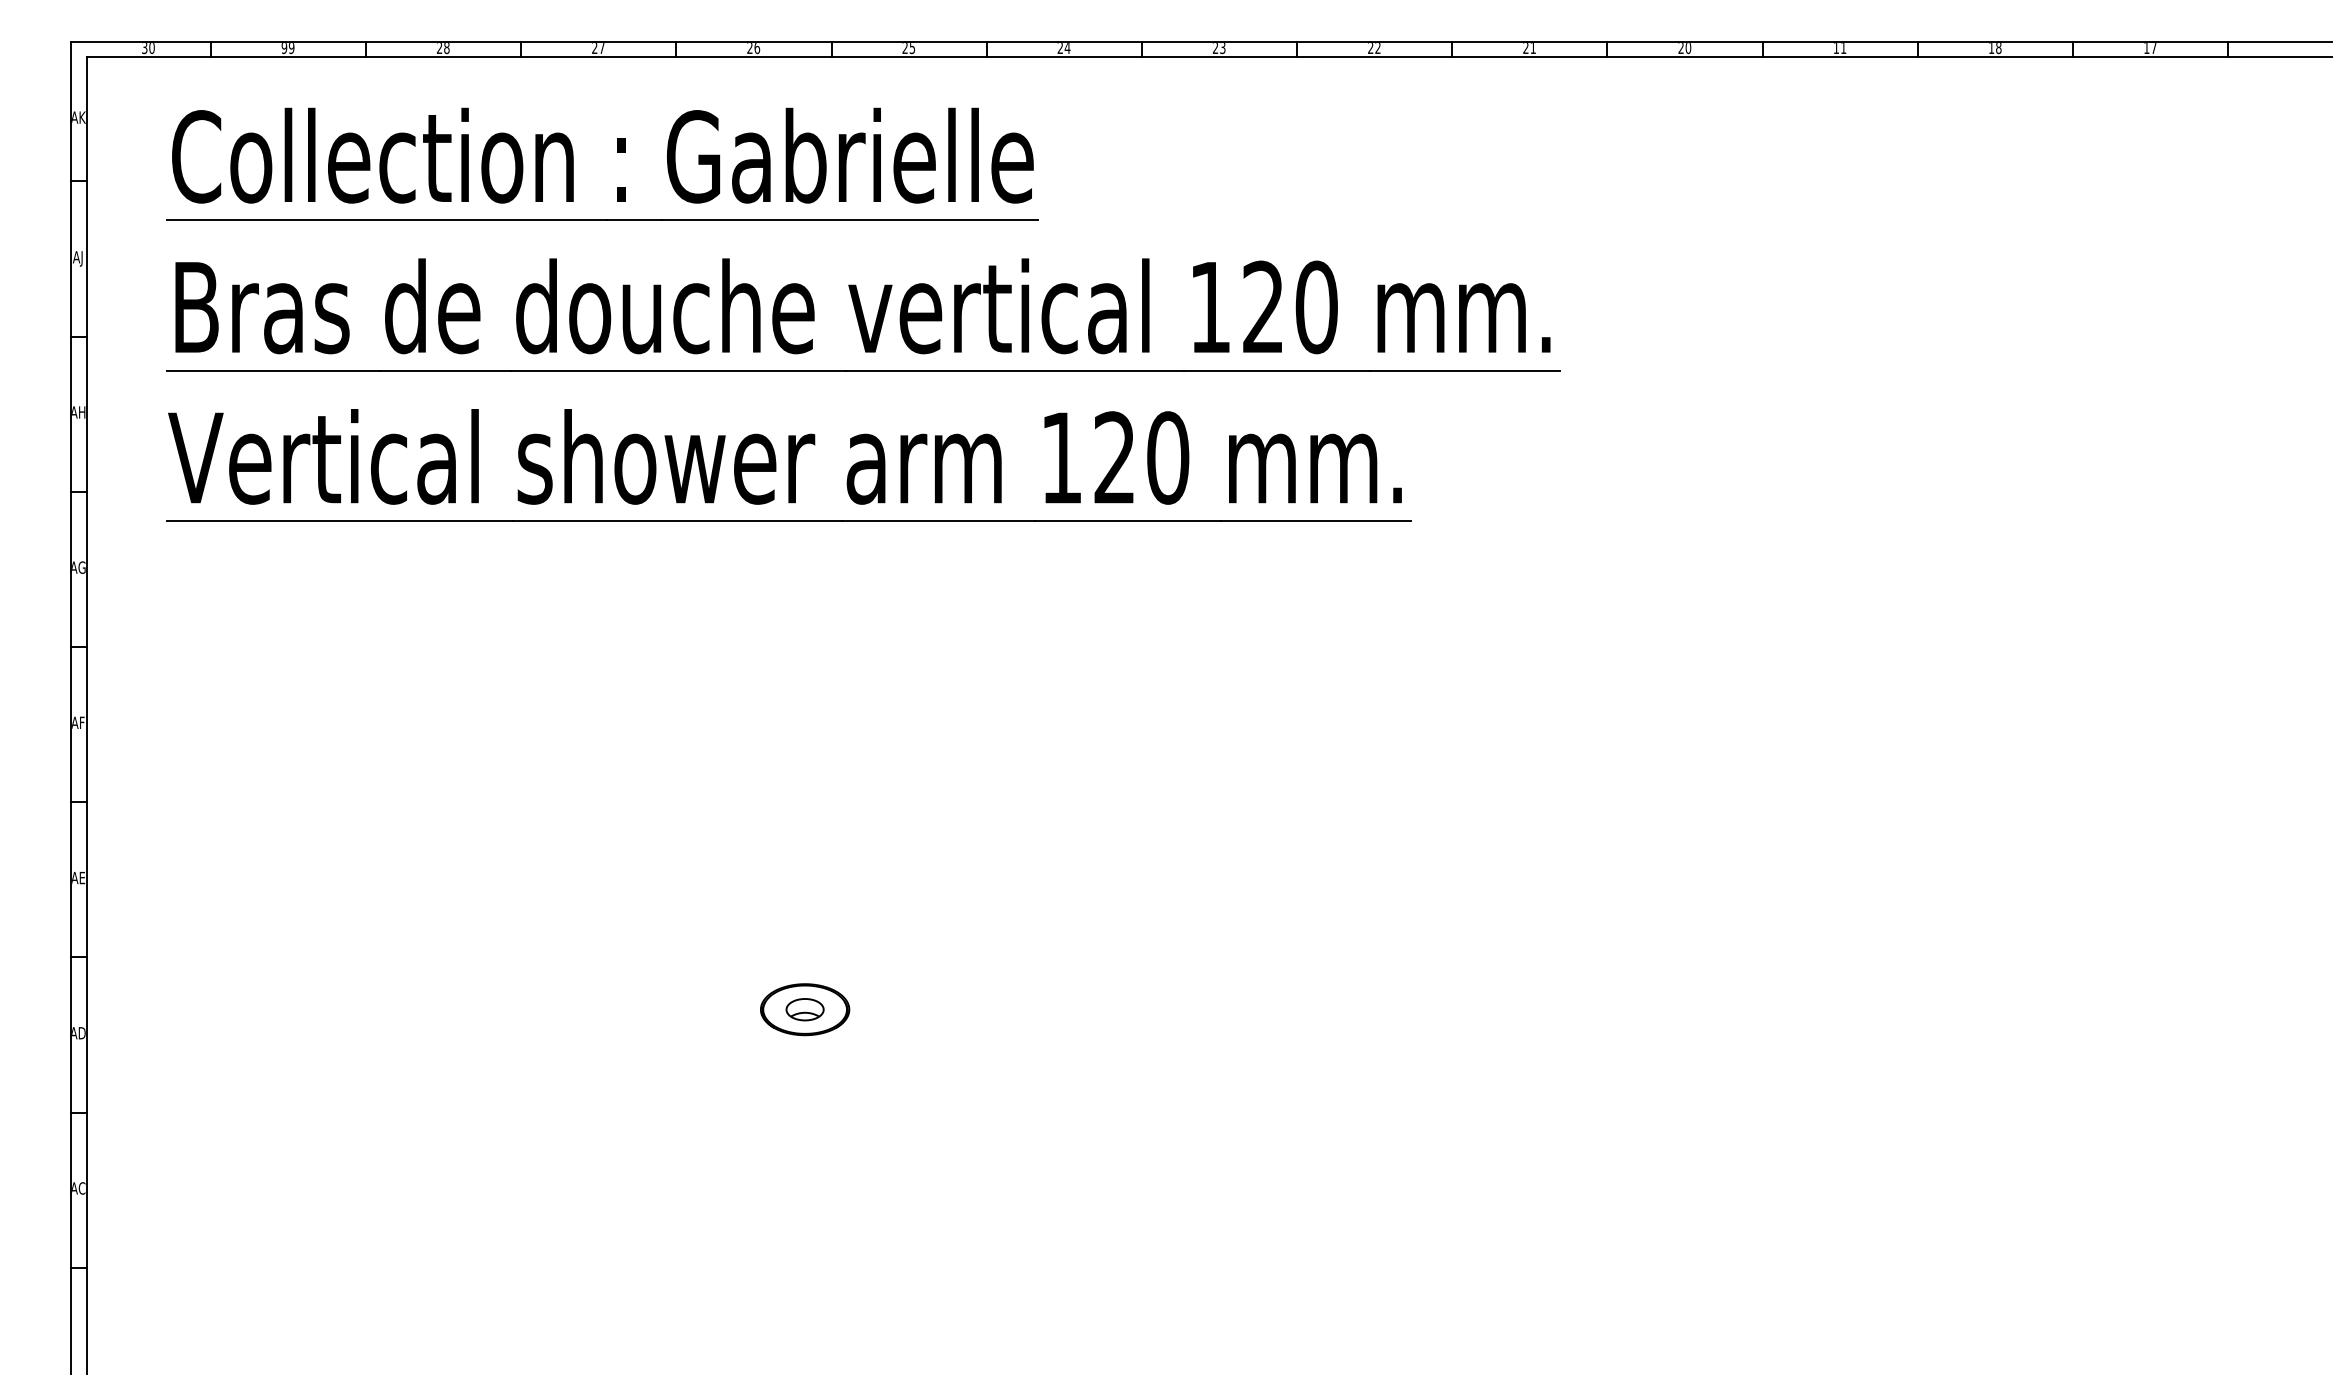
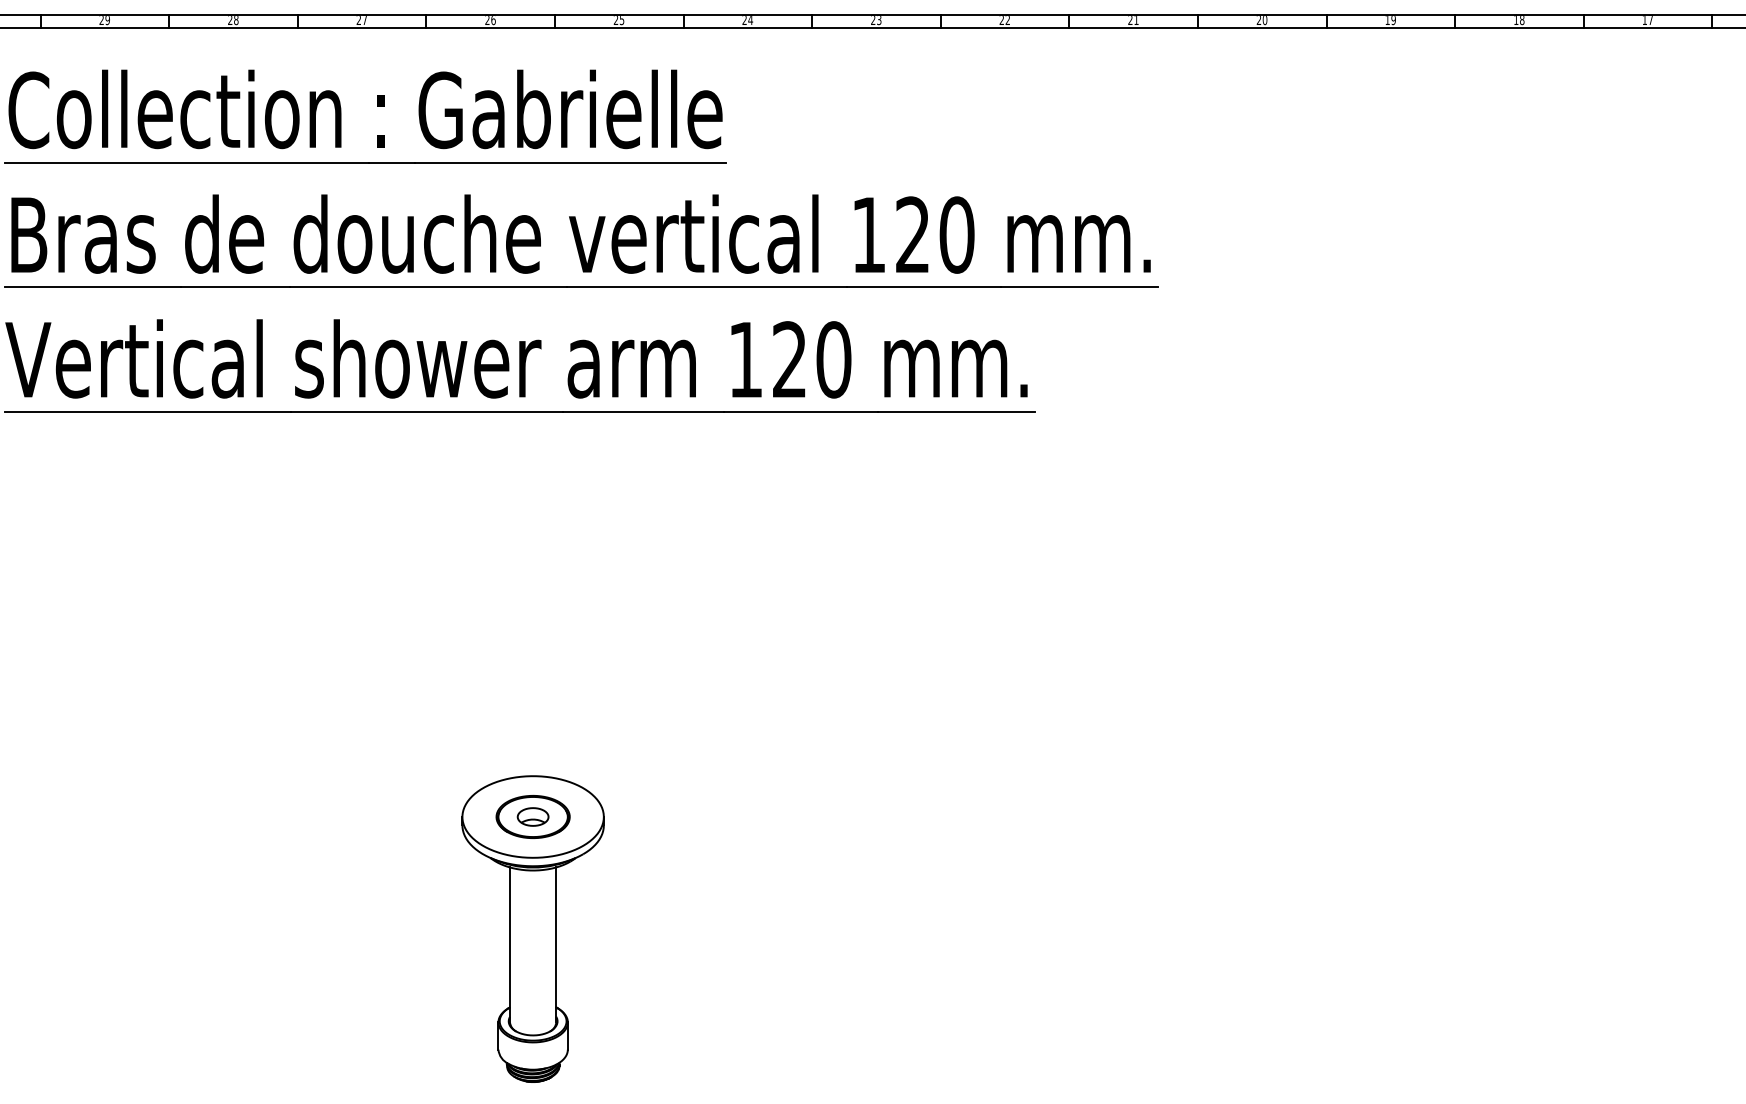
text: (284, 48) -> (101, 20), 99 -> 29
text: (1843, 48) -> (1393, 20), 11 -> 19
part: (804, 1144) -> (532, 928), added

